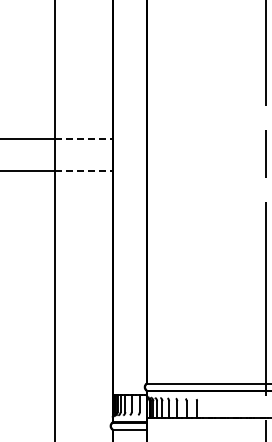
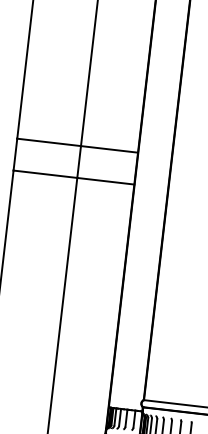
line: (83, 138) -> (109, 149), dashed -> solid
line: (83, 170) -> (105, 181), dashed -> solid

